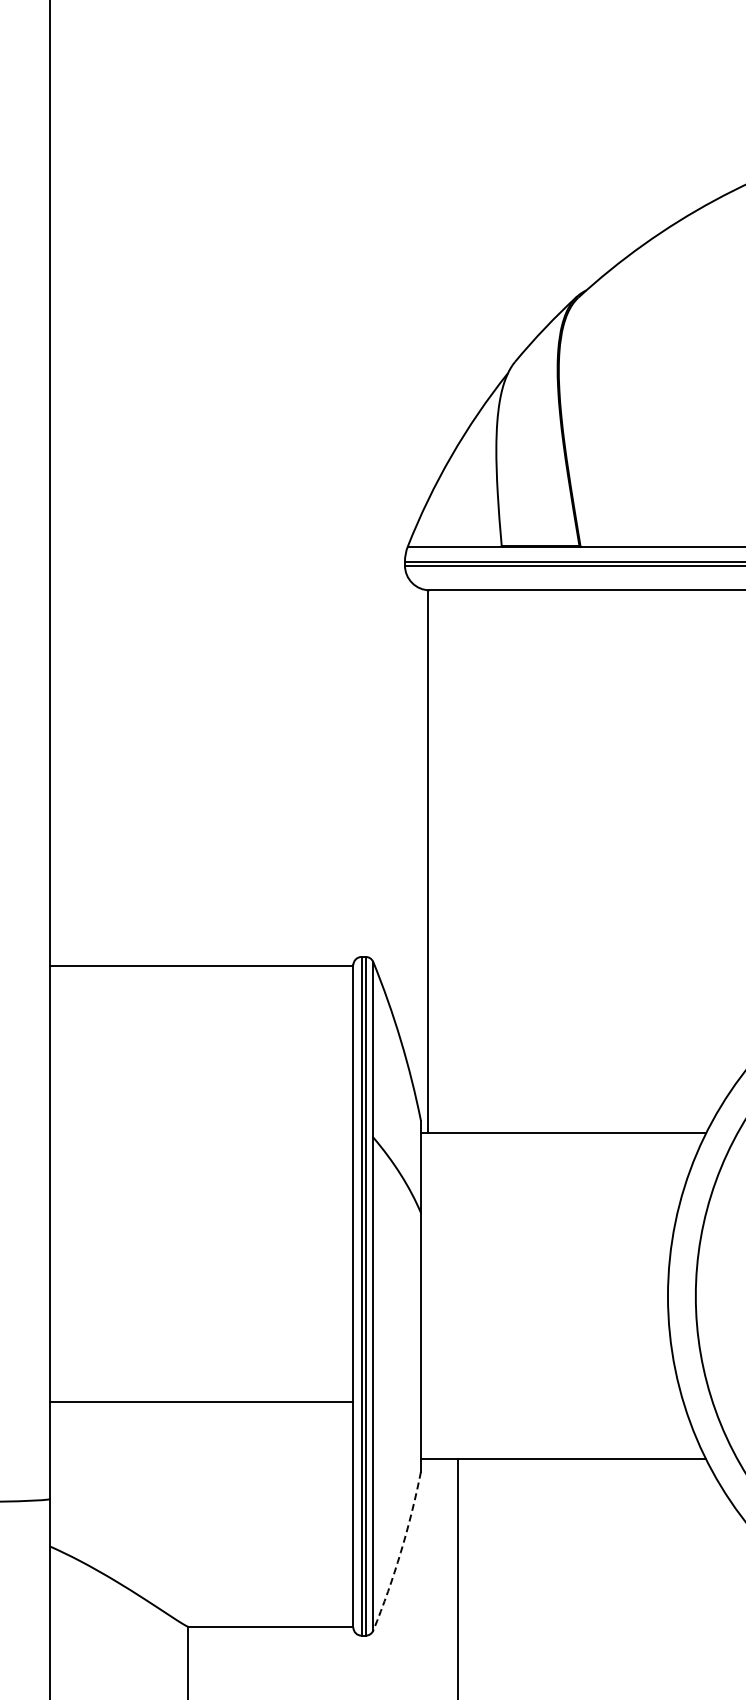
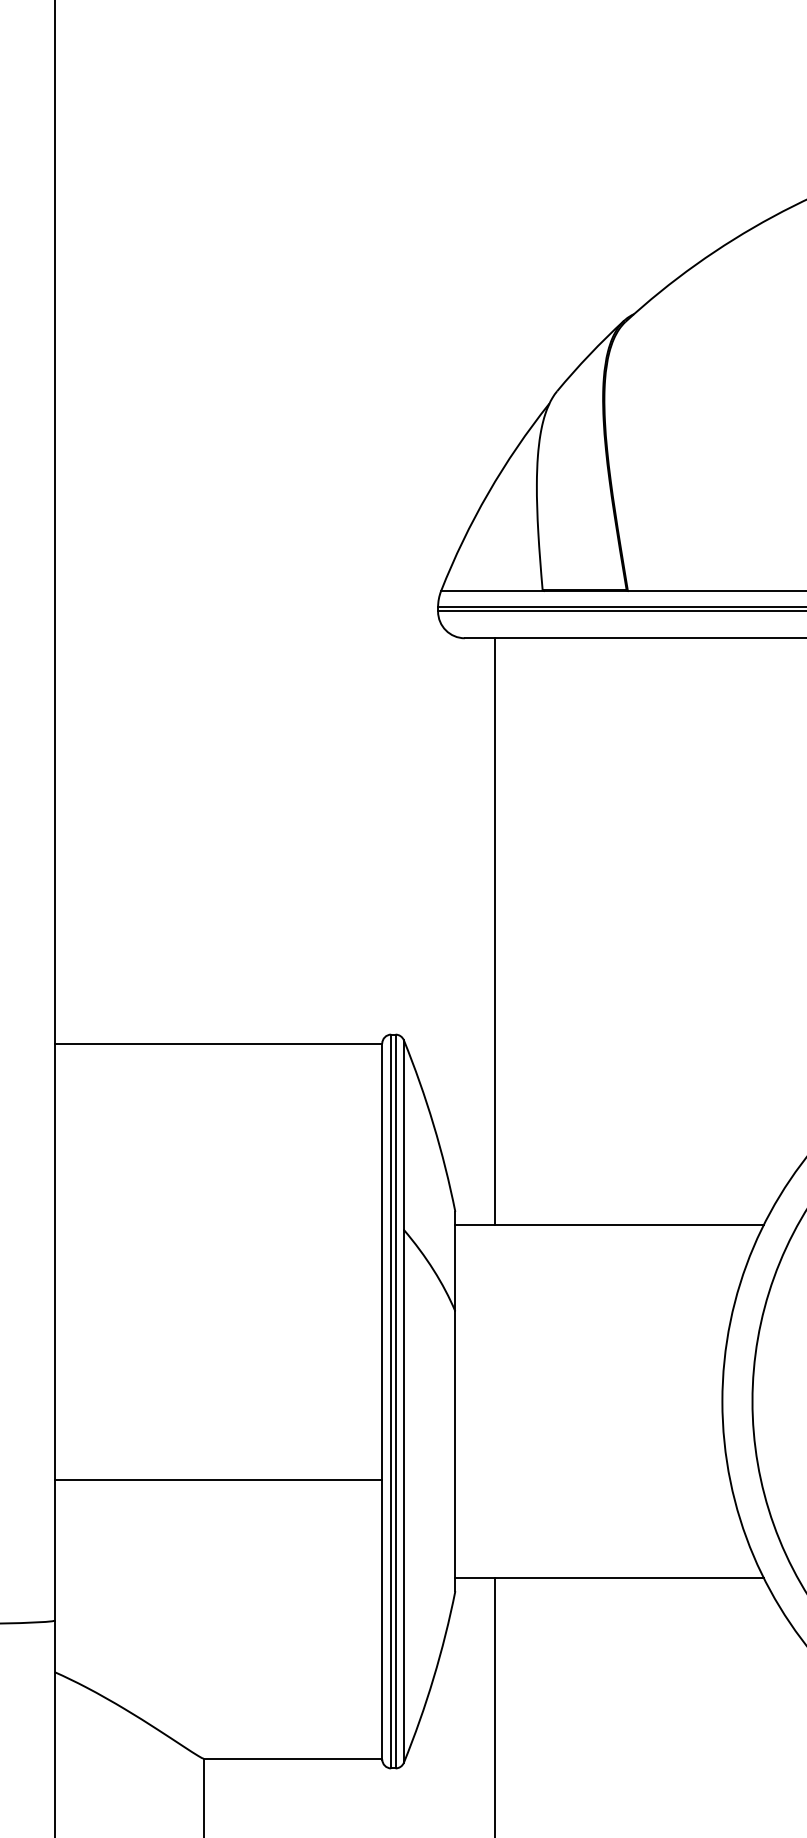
line: (427, 861) -> (494, 931), moved
line: (201, 1402) -> (218, 1480), moved
arc: (400, 1552) -> (433, 1678), dashed -> solid

